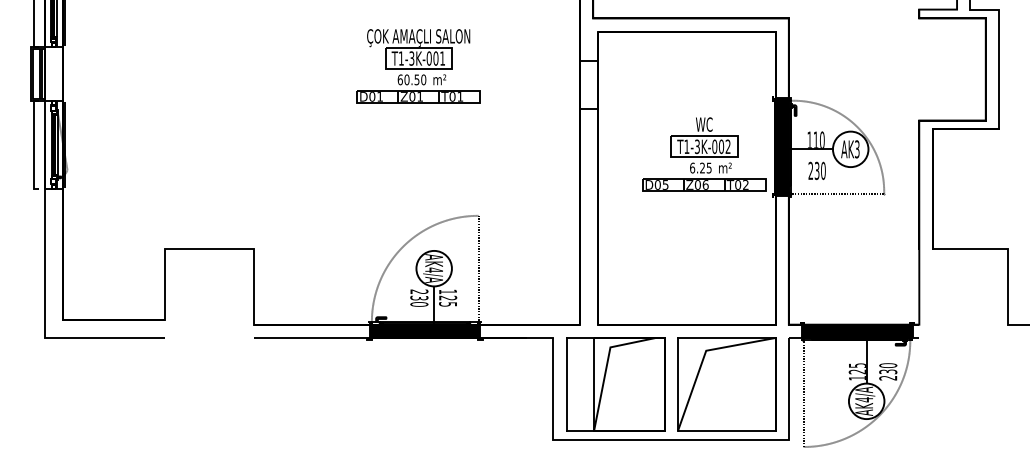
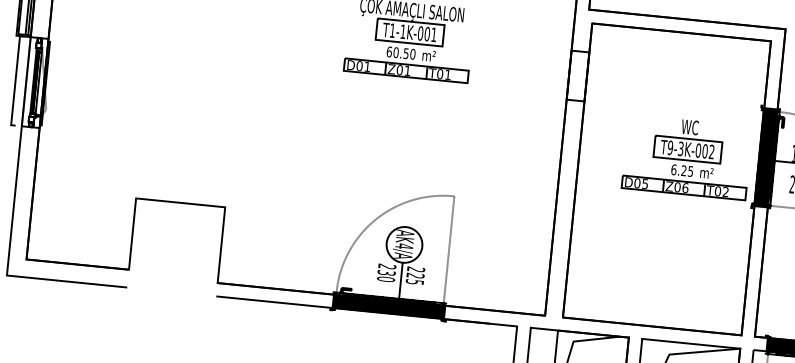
text: (411, 58) -> (402, 31), T1-3K-001 -> T1-1K-001
text: (686, 146) -> (670, 147), T1-3K-002 -> T9-3K-002
text: (448, 291) -> (416, 269), 125 -> 225

